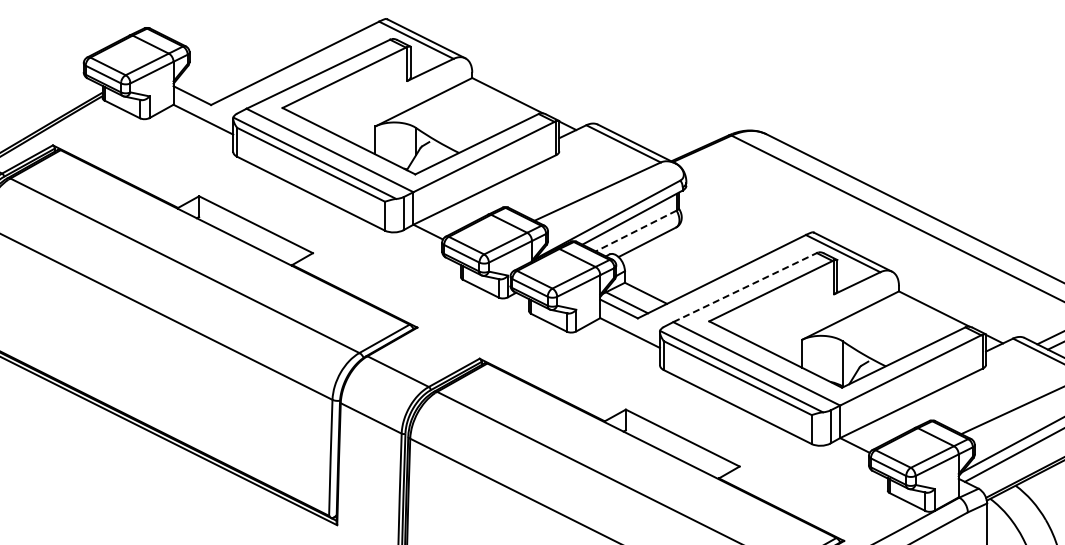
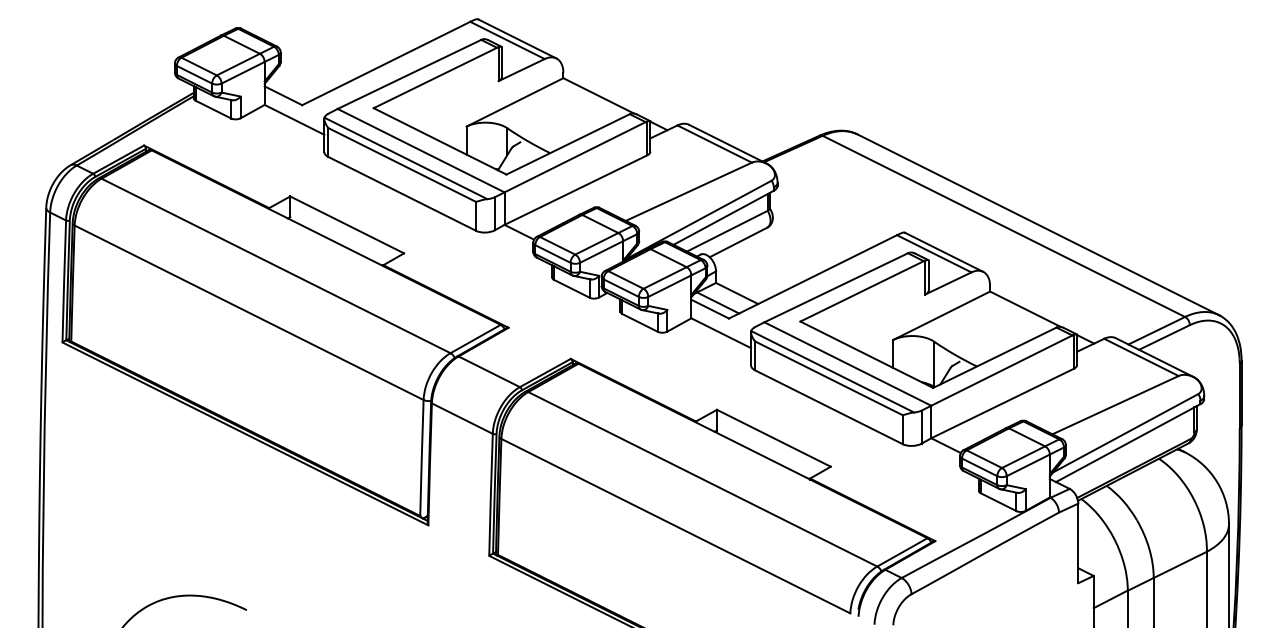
line: (635, 231) -> (726, 231), dashed -> solid
line: (745, 287) -> (836, 287), dashed -> solid

